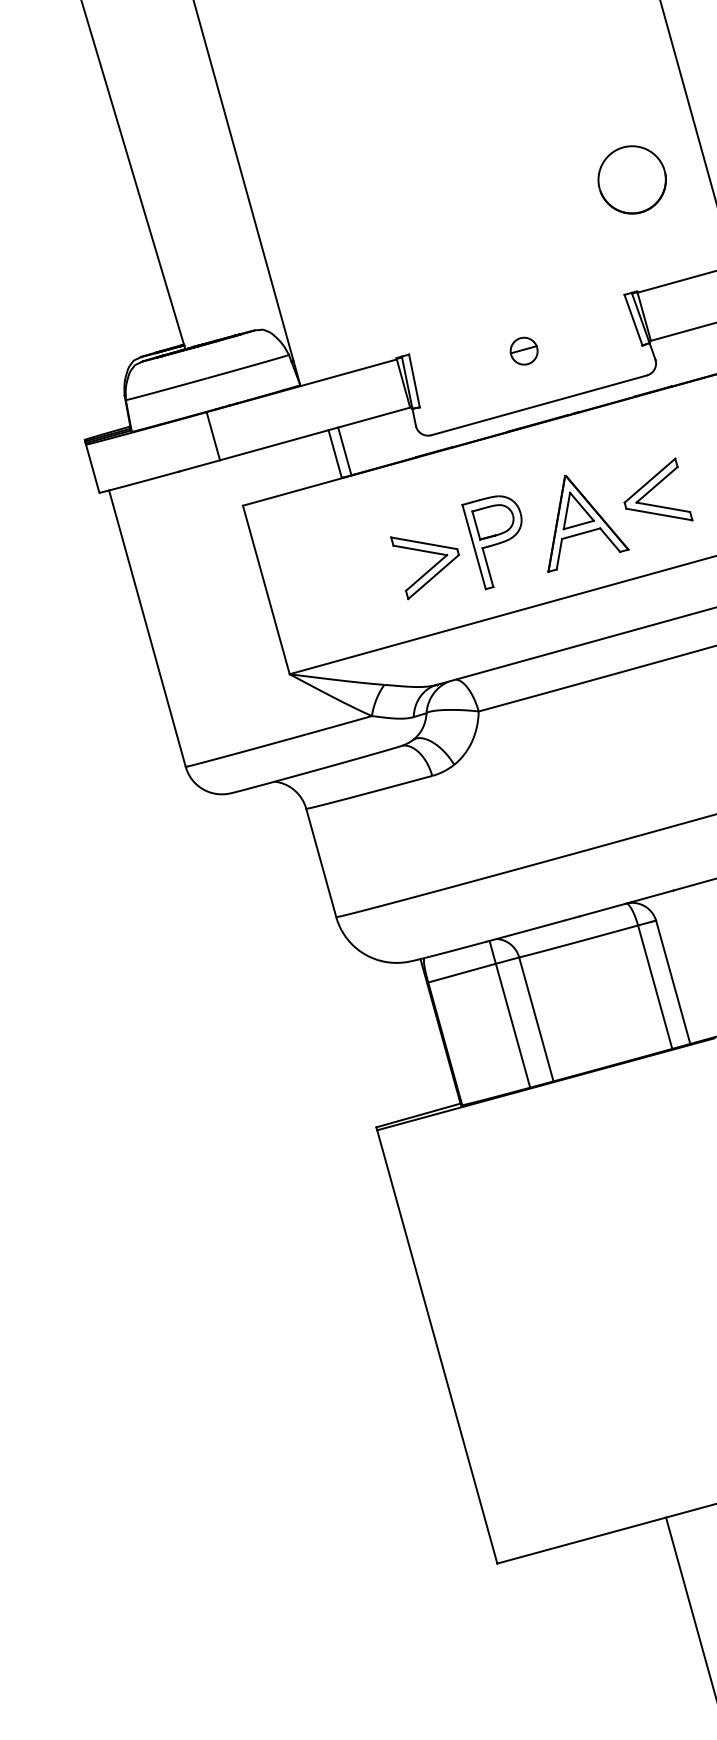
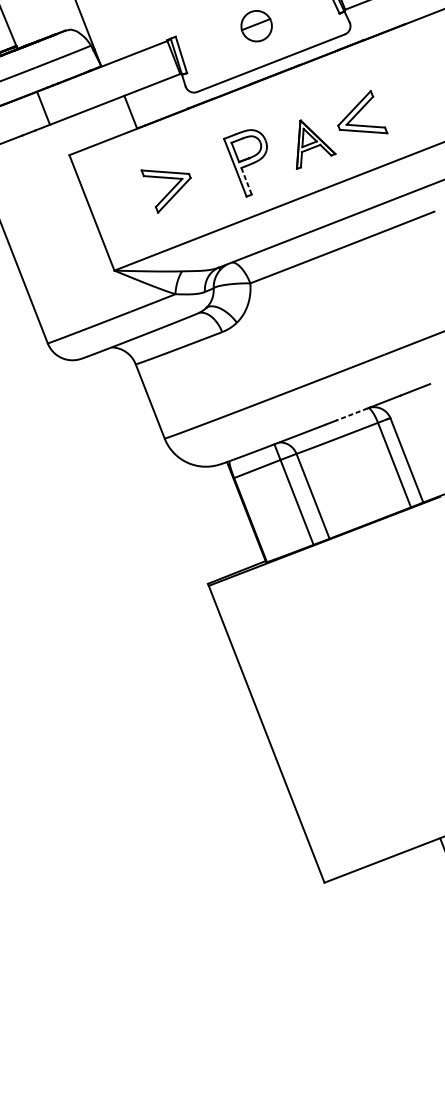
part: (523, 350) -> (256, 25), size x1.6
line: (344, 451) -> (137, 109), removed
part: (588, 523) -> (314, 142), size x0.7
part: (424, 568) -> (167, 189), moved
line: (488, 568) -> (247, 181), solid -> dashed
line: (602, 910) -> (351, 414), solid -> dashed

